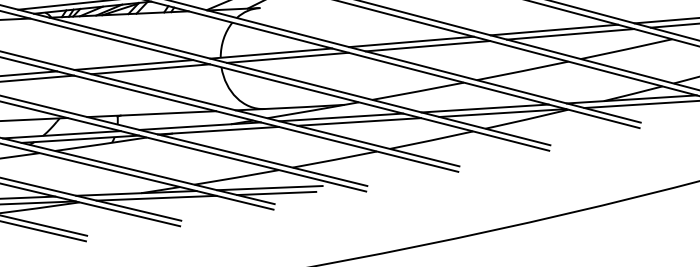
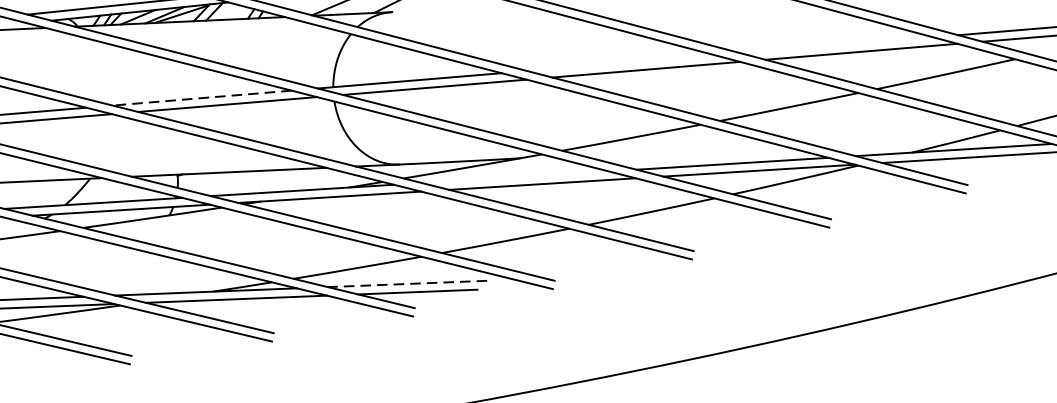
line: (554, 29) -> (837, 44), removed
line: (411, 41) -> (621, 62), removed
line: (133, 65) -> (201, 98), solid -> dashed
line: (341, 117) -> (515, 177), removed
line: (269, 188) -> (406, 284), solid -> dashed

